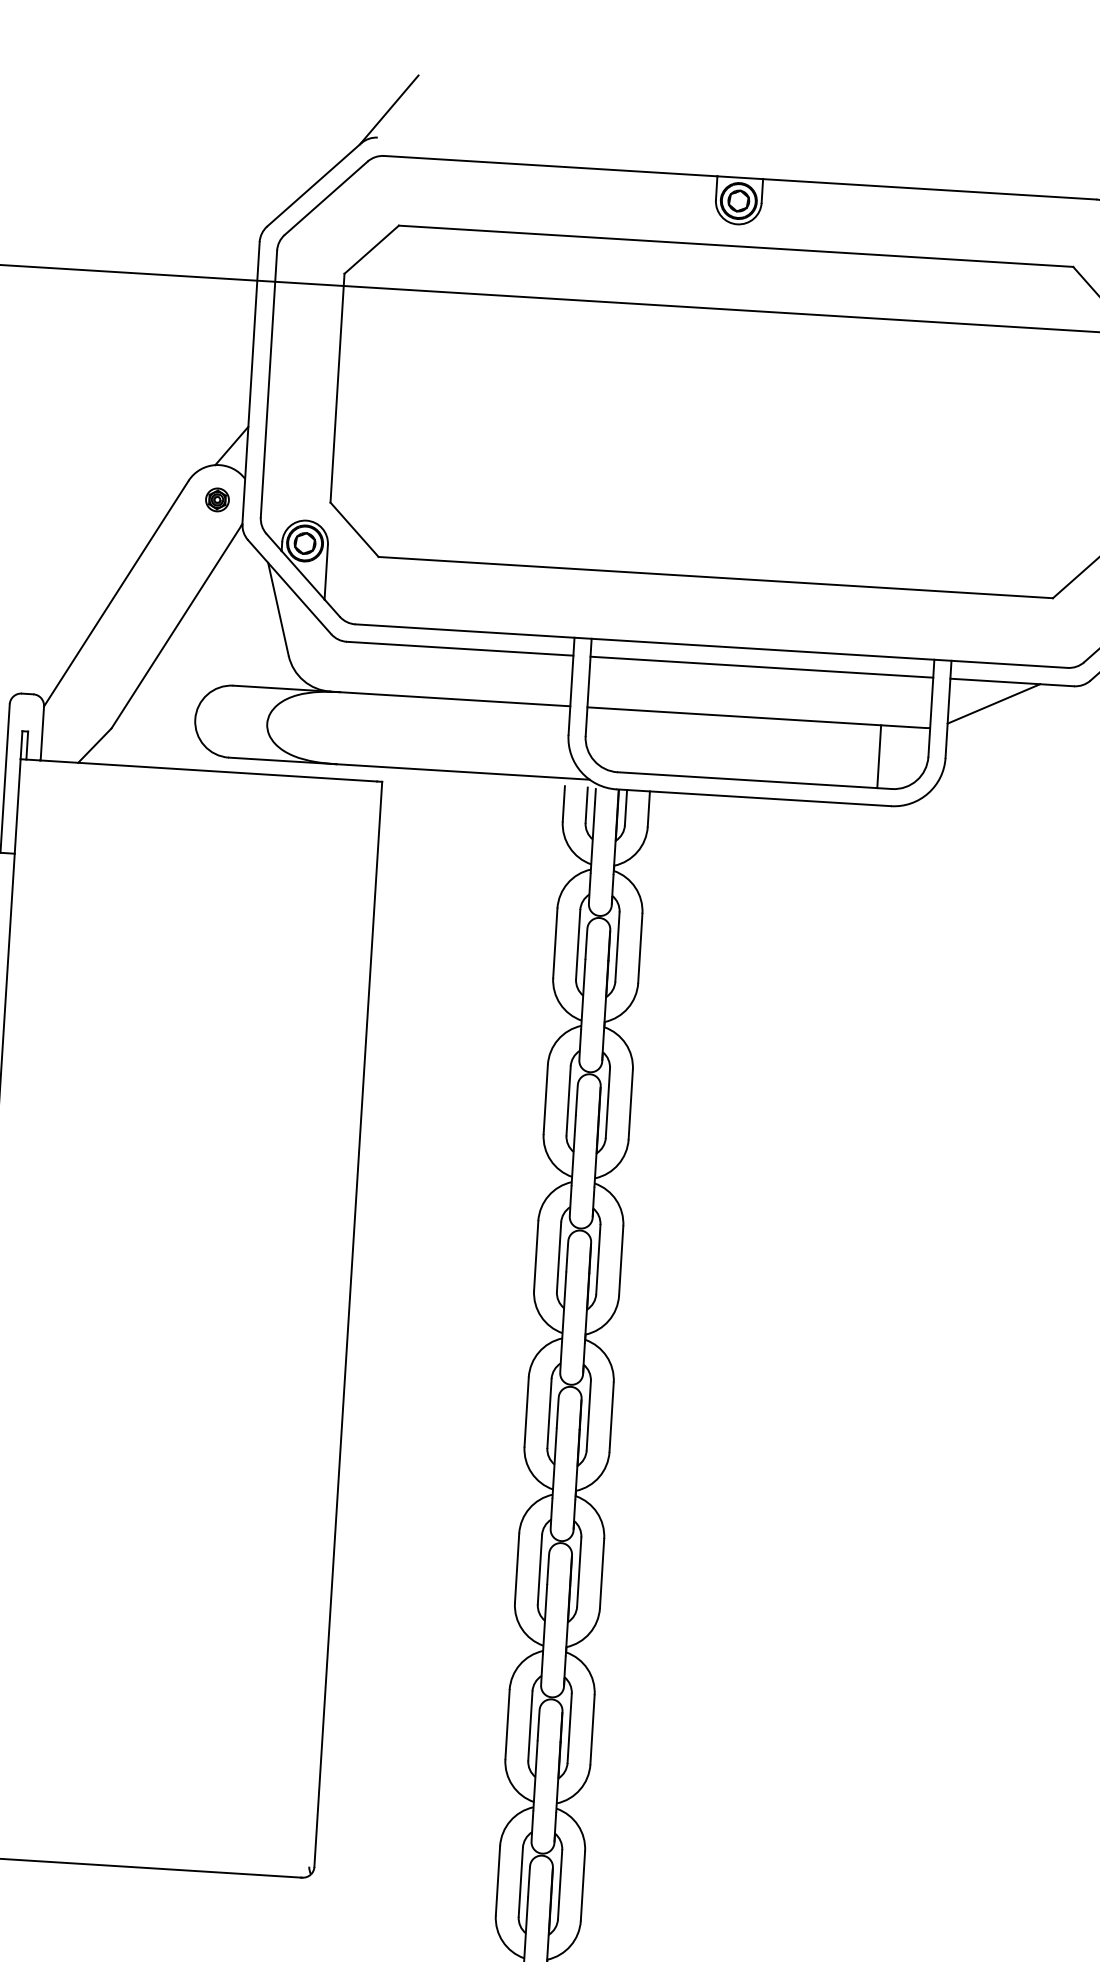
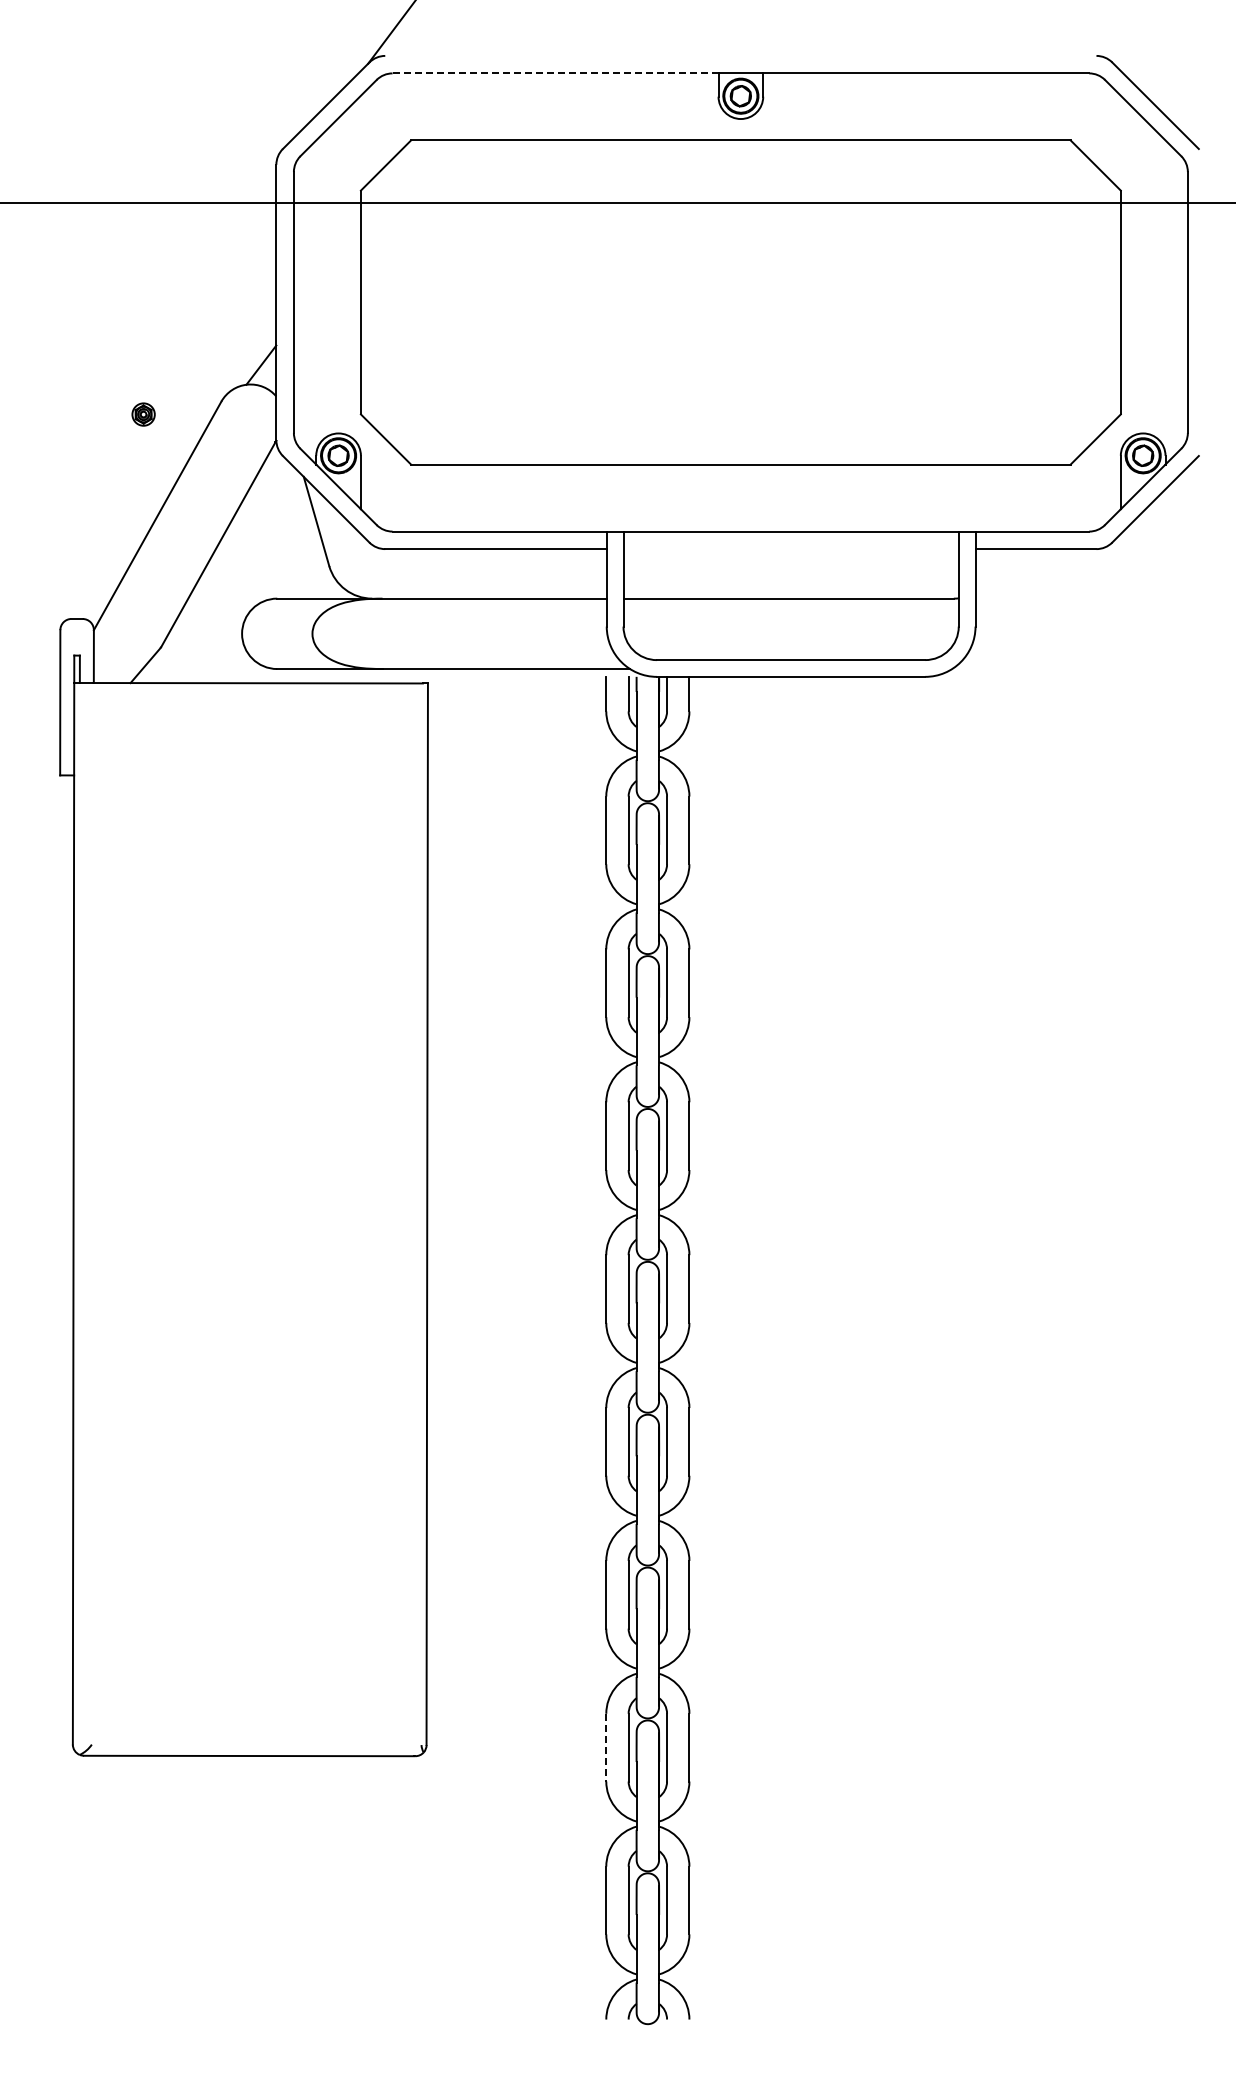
line: (550, 166) -> (555, 73), solid -> dashed
part: (217, 499) -> (143, 414), moved
line: (761, 667) -> (790, 549), removed
line: (993, 704) -> (1019, 571), removed
line: (878, 756) -> (910, 629), removed
line: (498, 1880) -> (606, 1747), solid -> dashed

